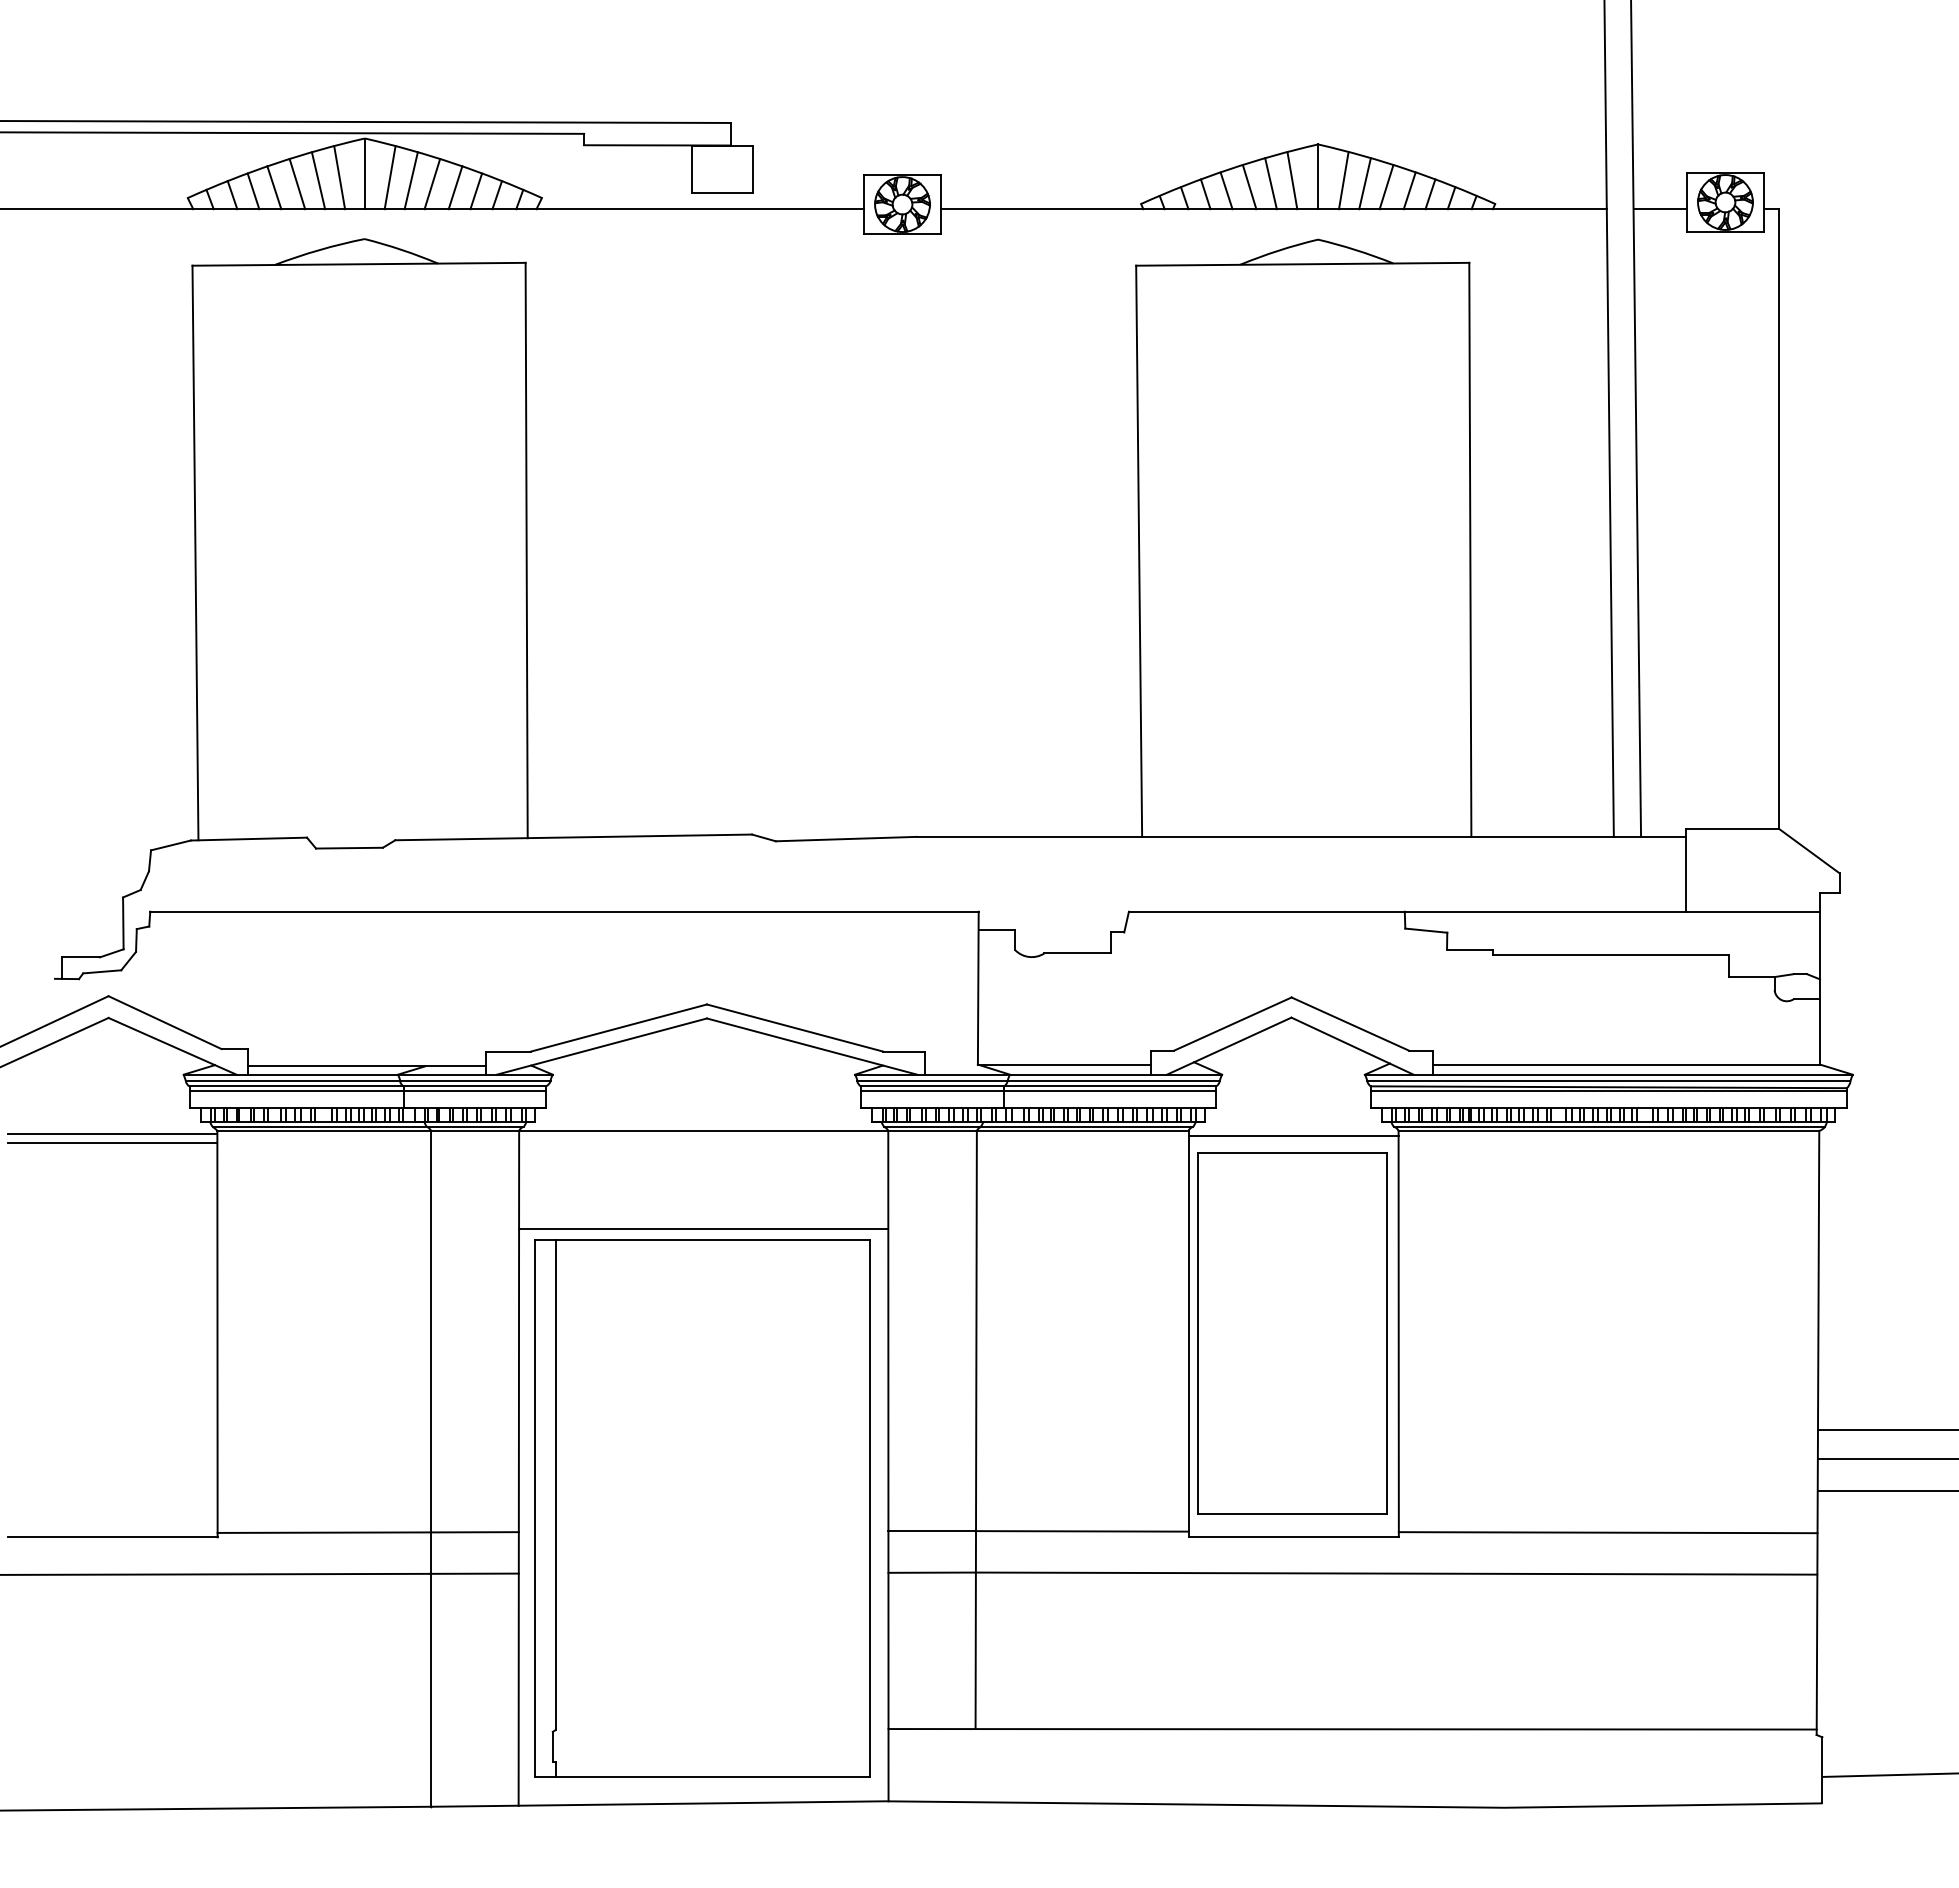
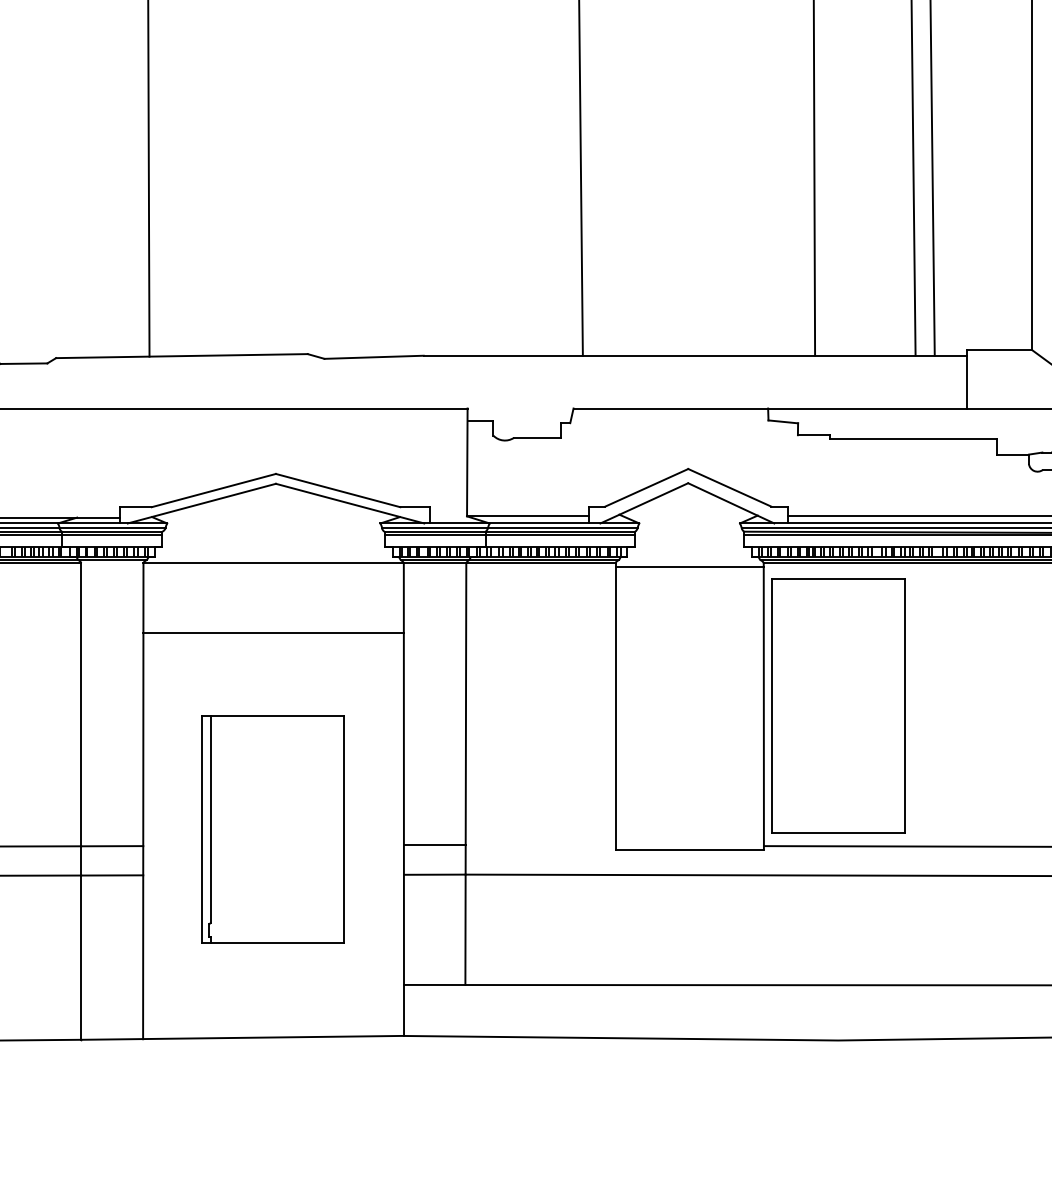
line: (474, 1130) -> (111, 562), removed
part: (1292, 1333) -> (838, 706), moved
part: (702, 1508) -> (272, 829), size x0.6
line: (1082, 1531) -> (540, 845), removed

